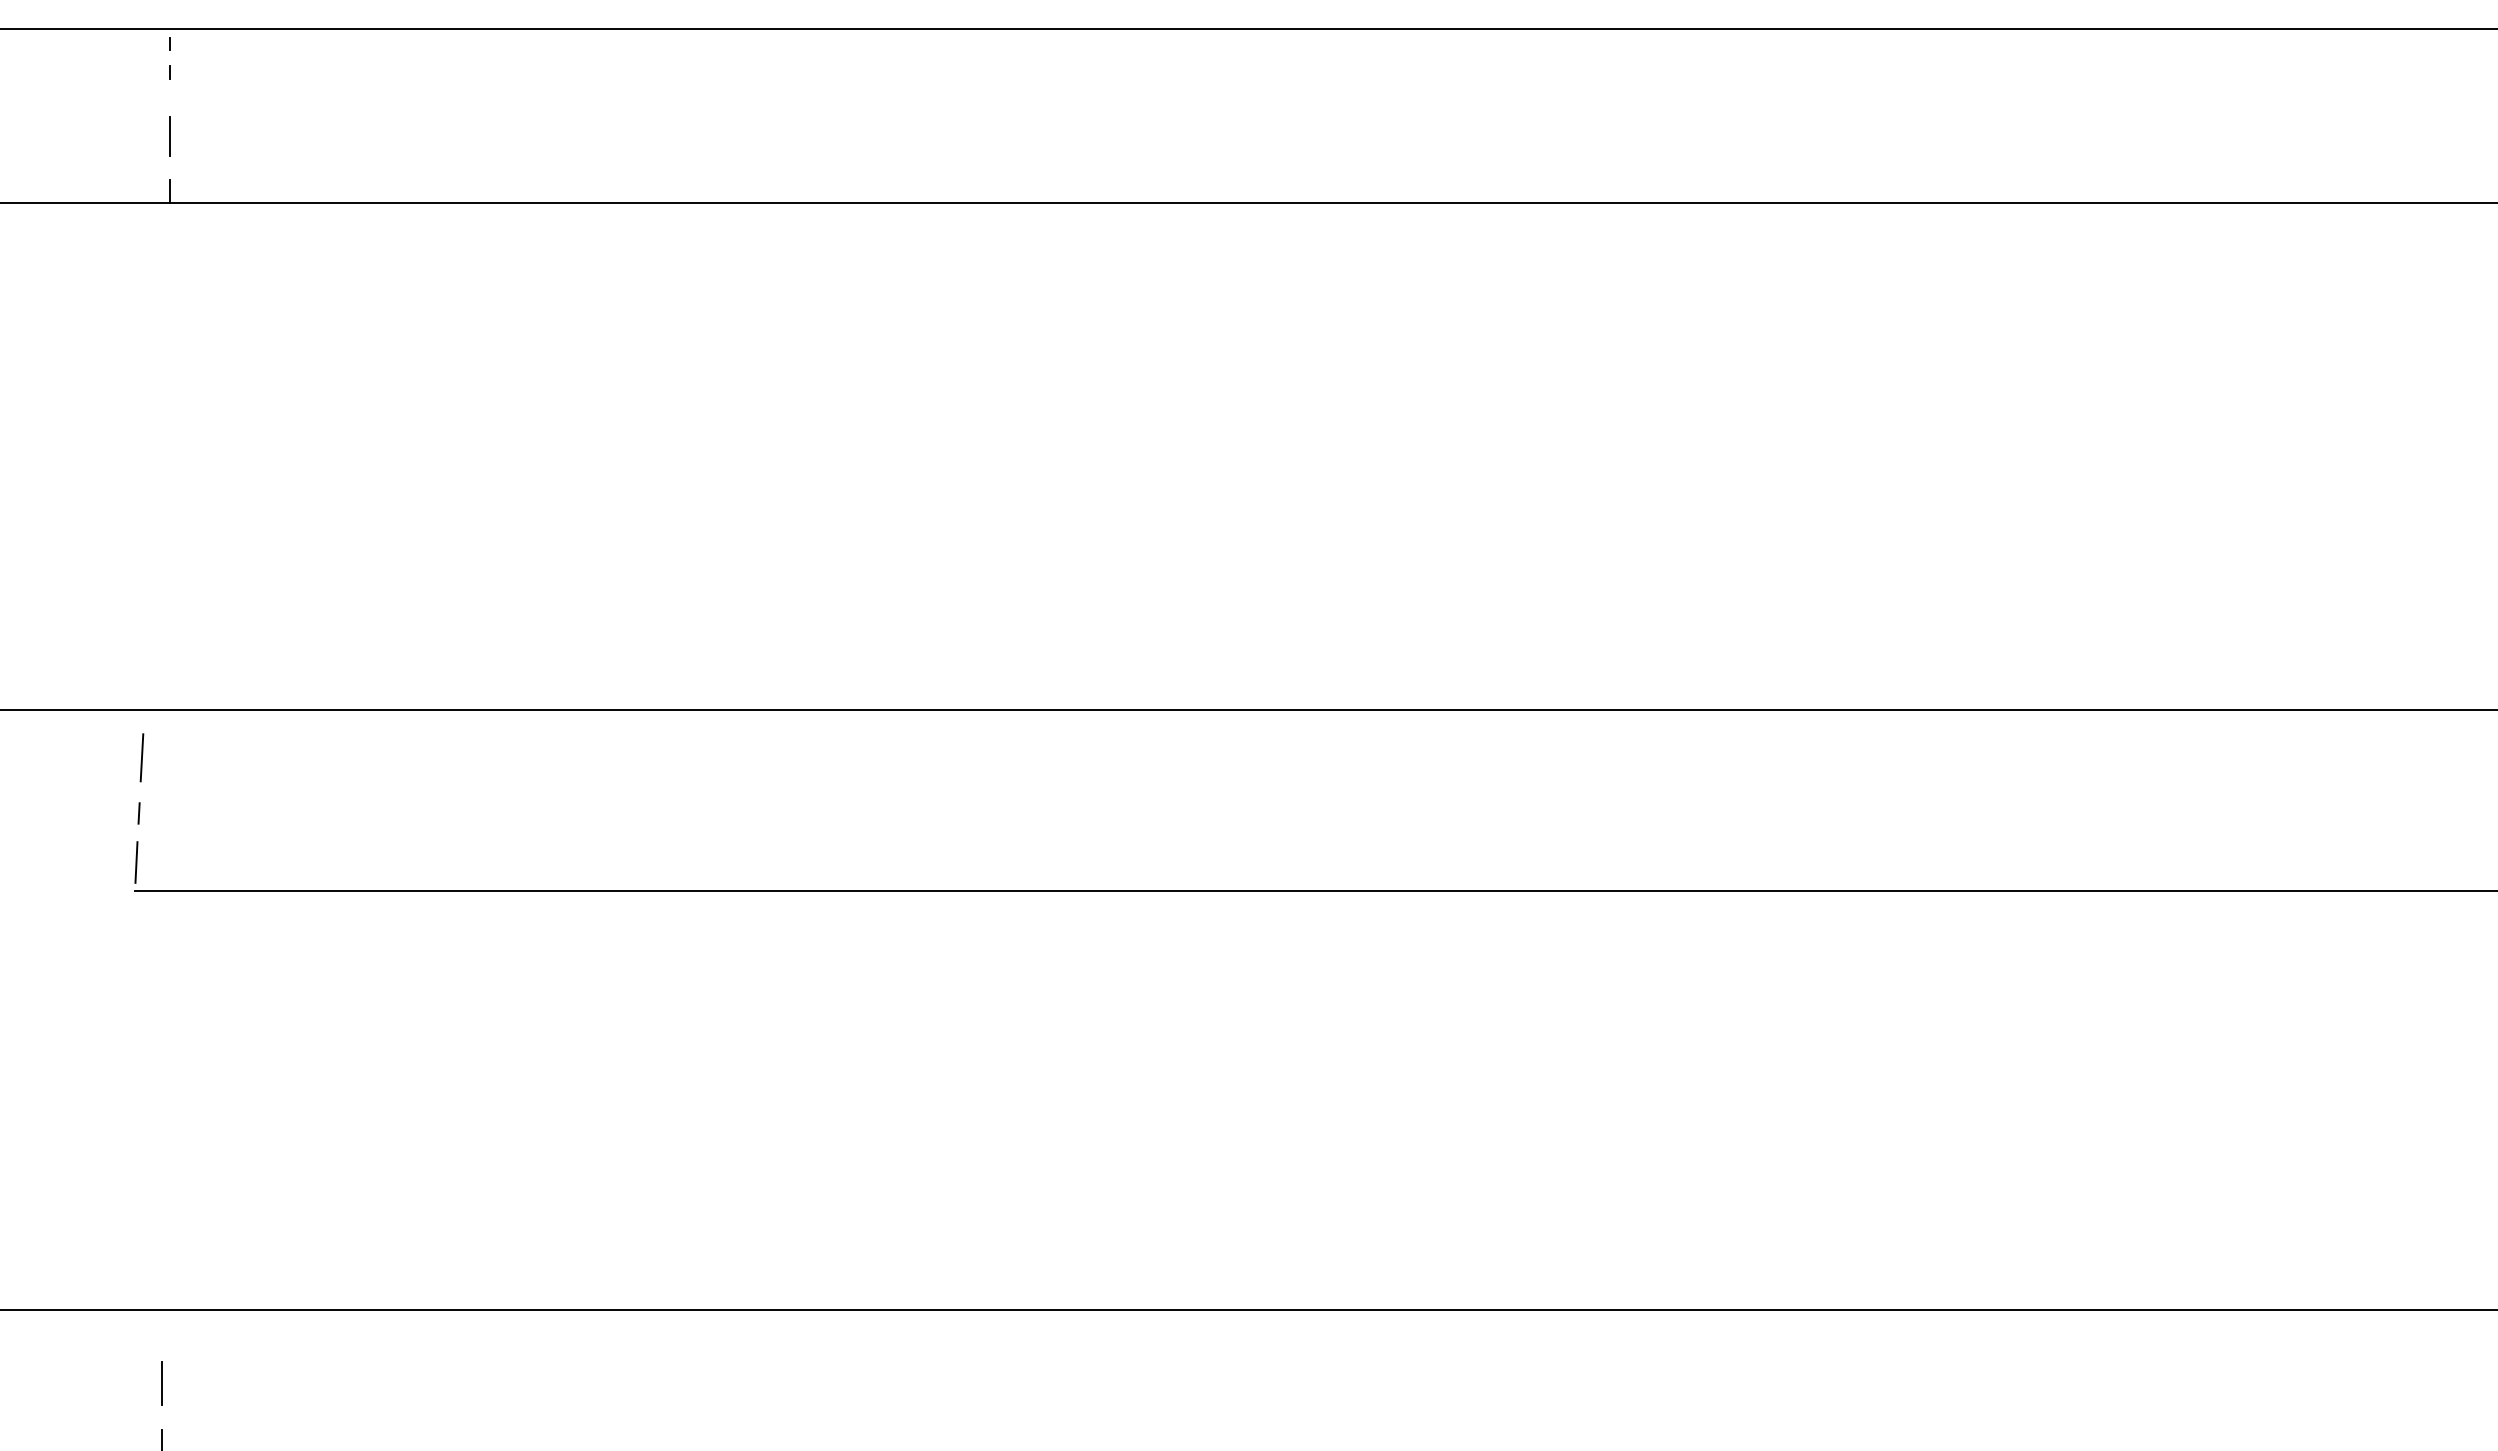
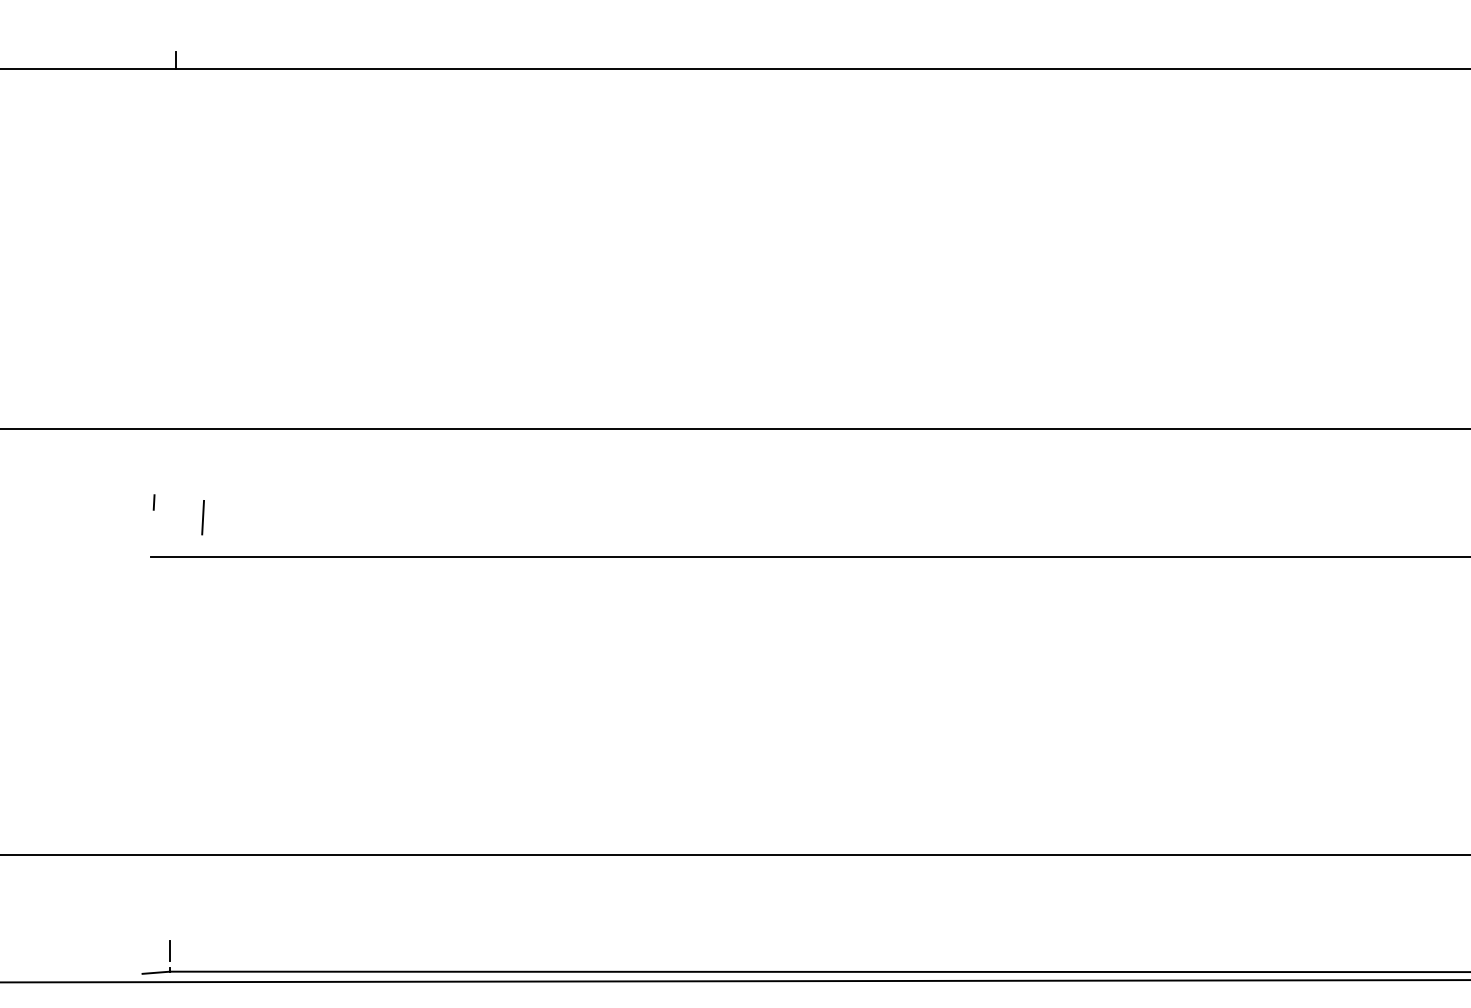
line: (170, 136) -> (176, 21), removed
line: (141, 757) -> (202, 517), moved
line: (136, 862) -> (152, 537), removed
line: (161, 1383) -> (170, 907), removed

